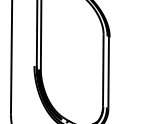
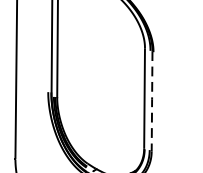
line: (108, 72) -> (151, 101), solid -> dashed

